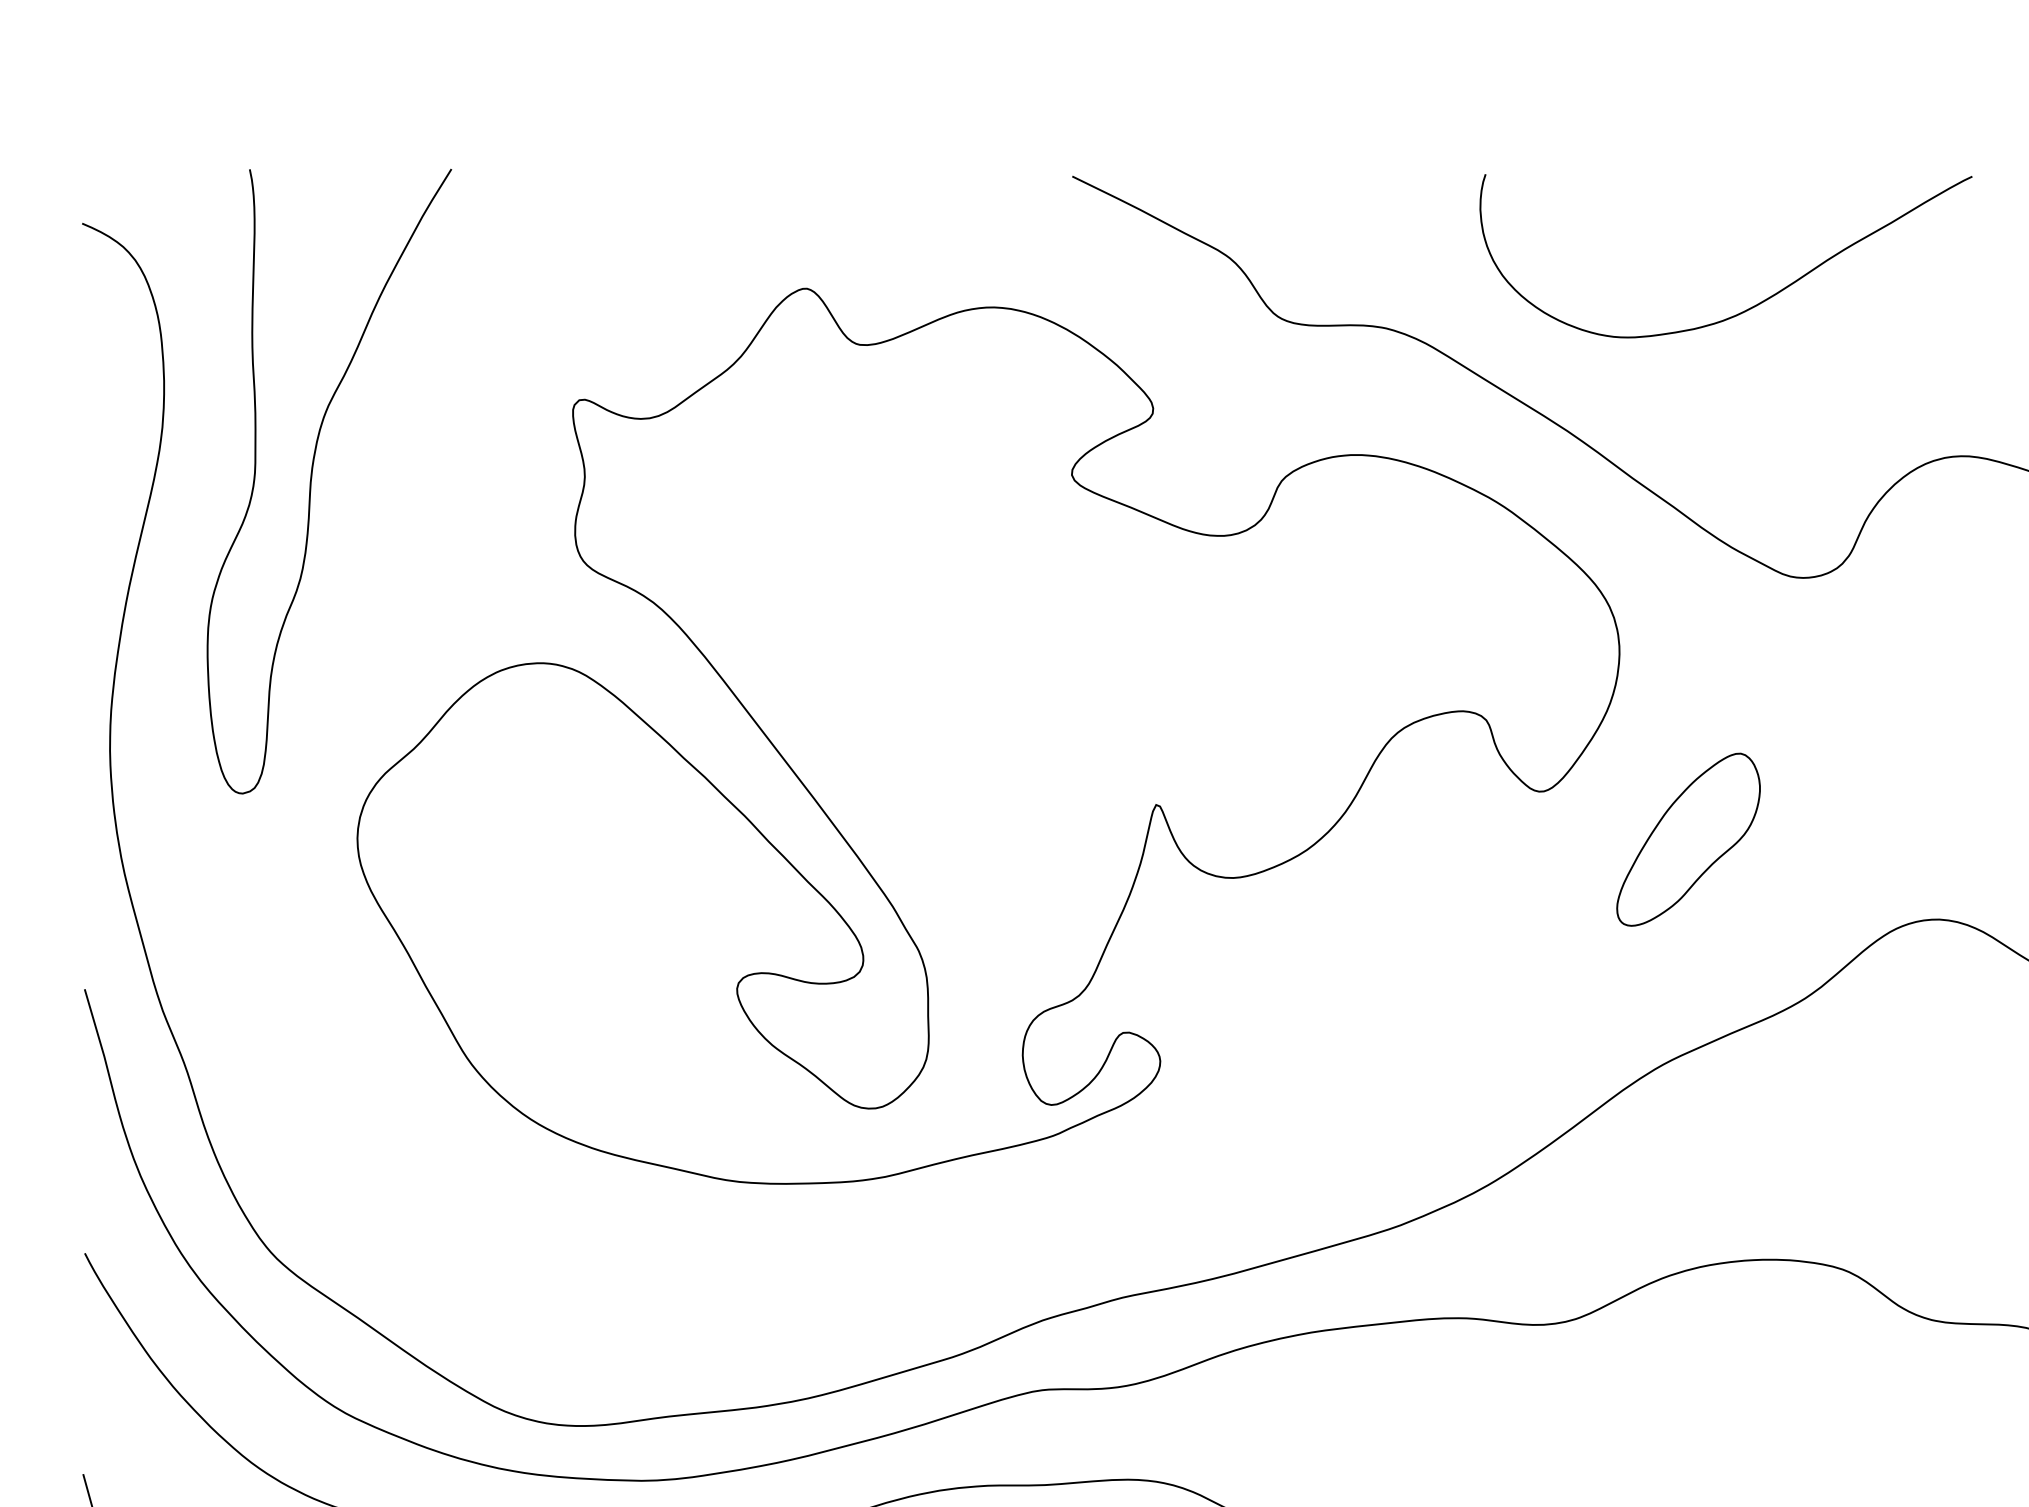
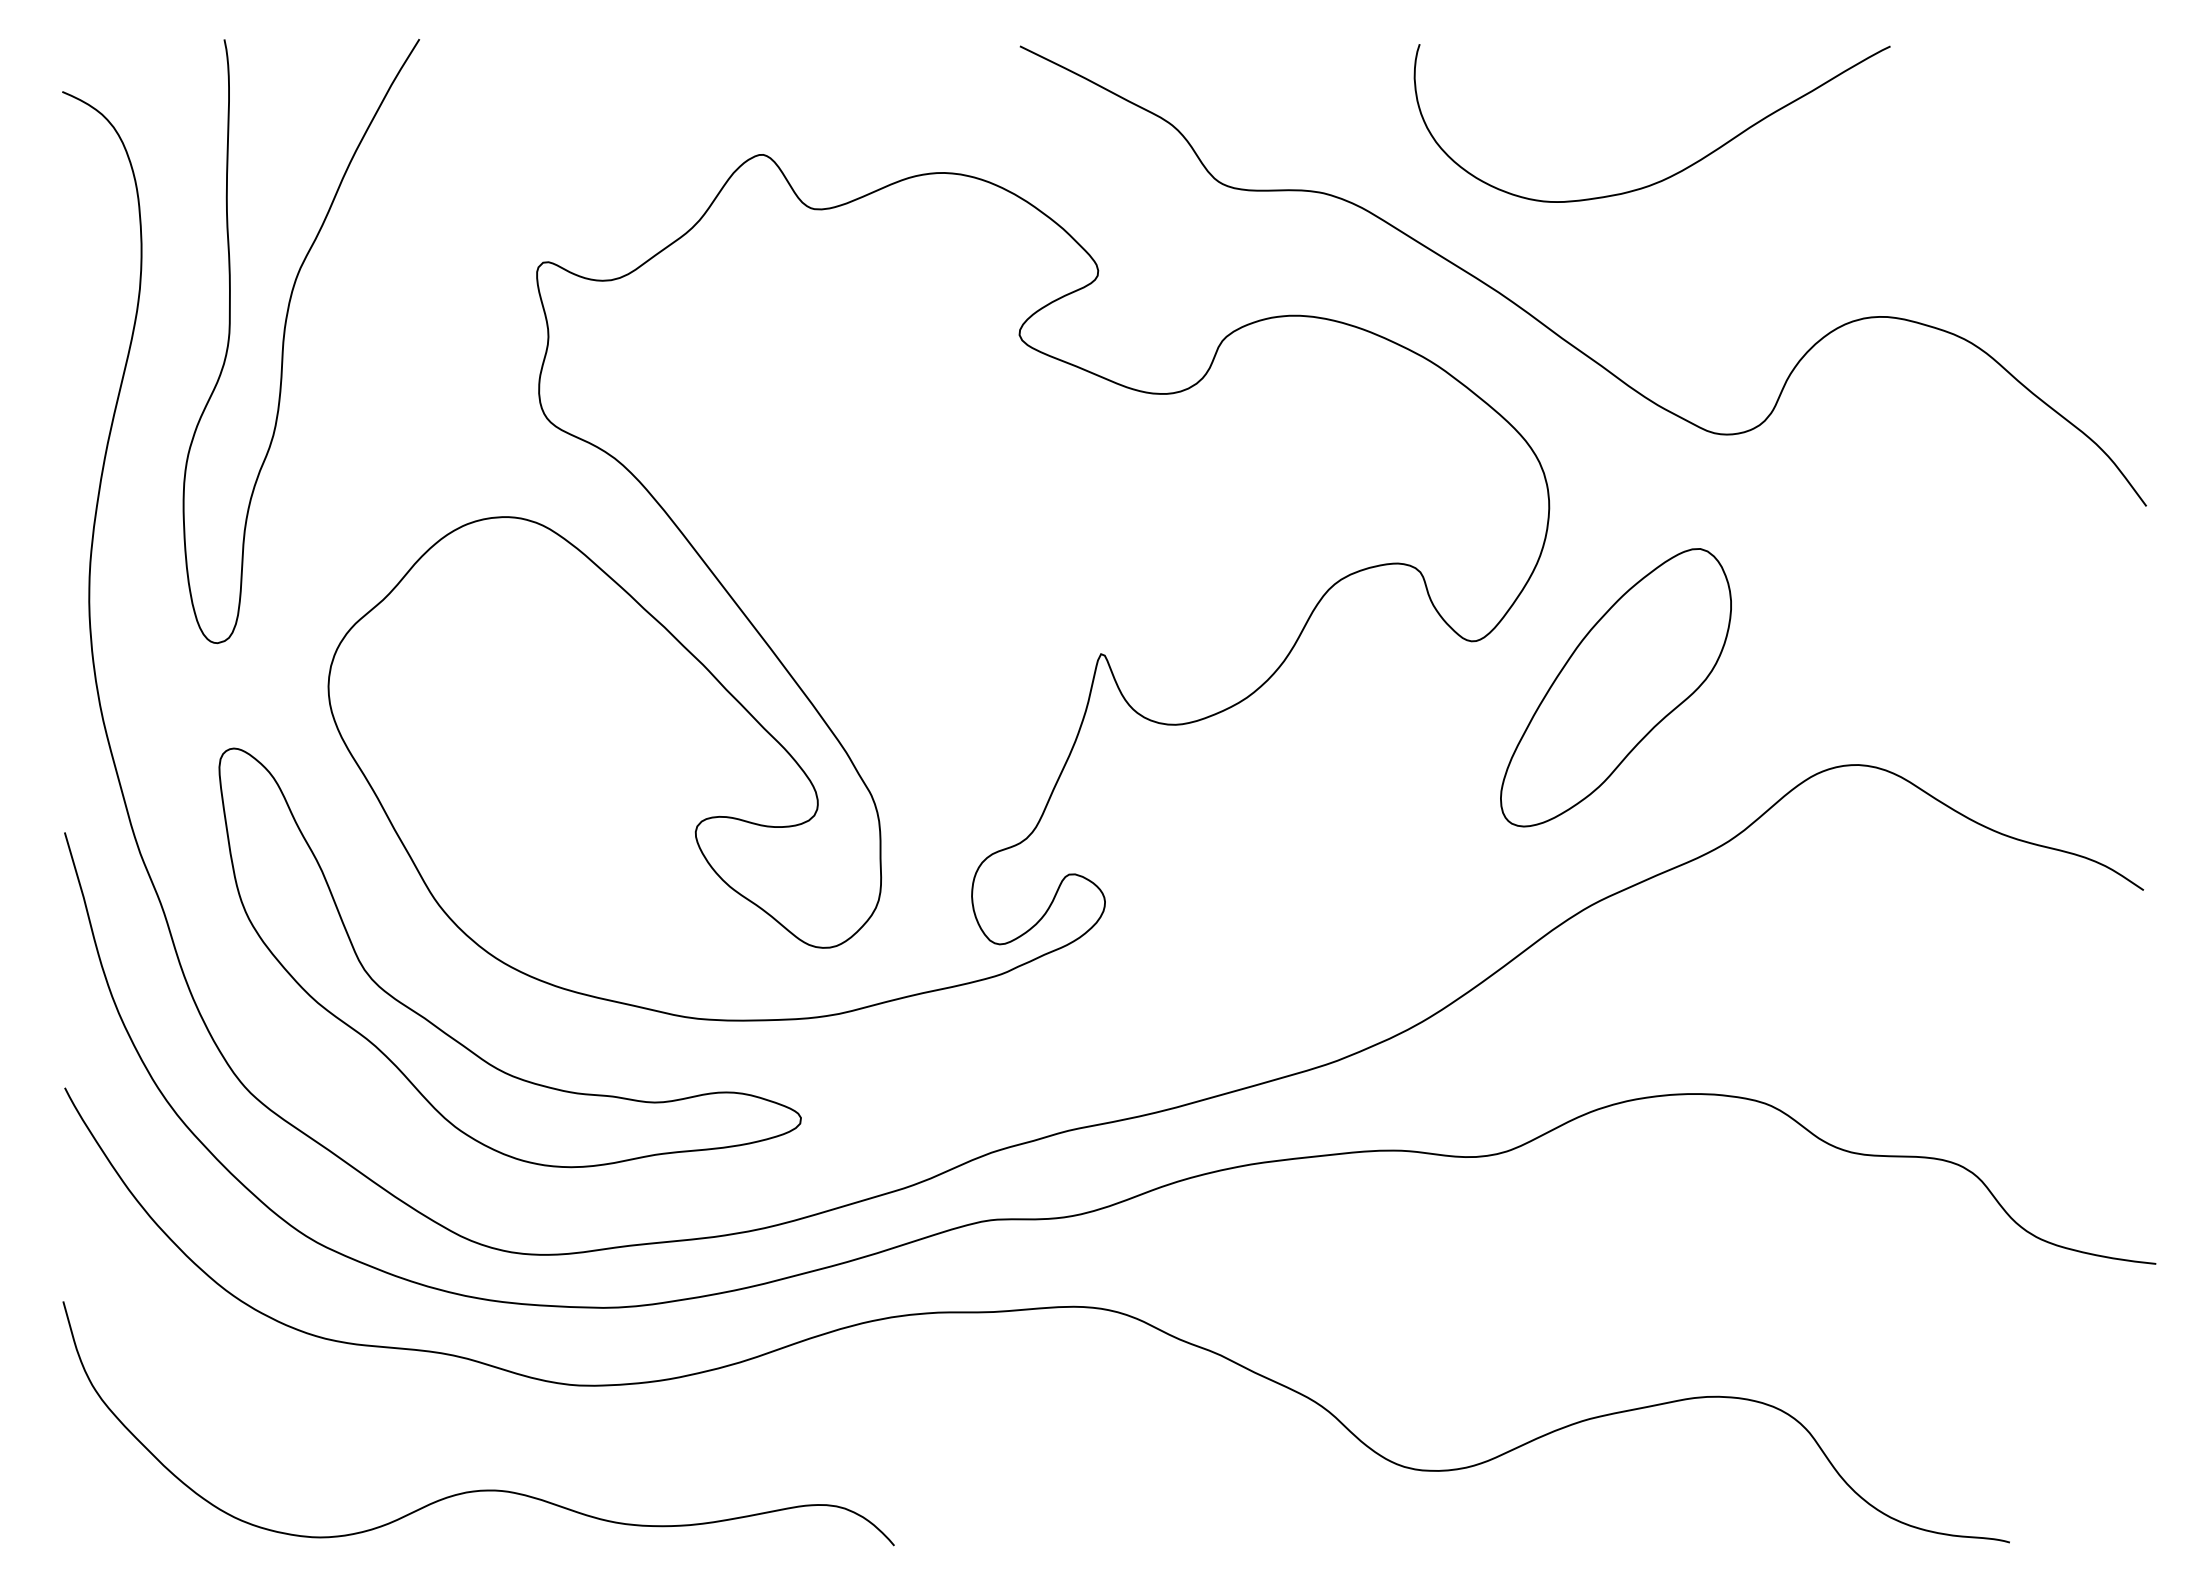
part: (1688, 839) -> (1615, 687), size x1.67
part: (489, 1203) -> (456, 1039), added

